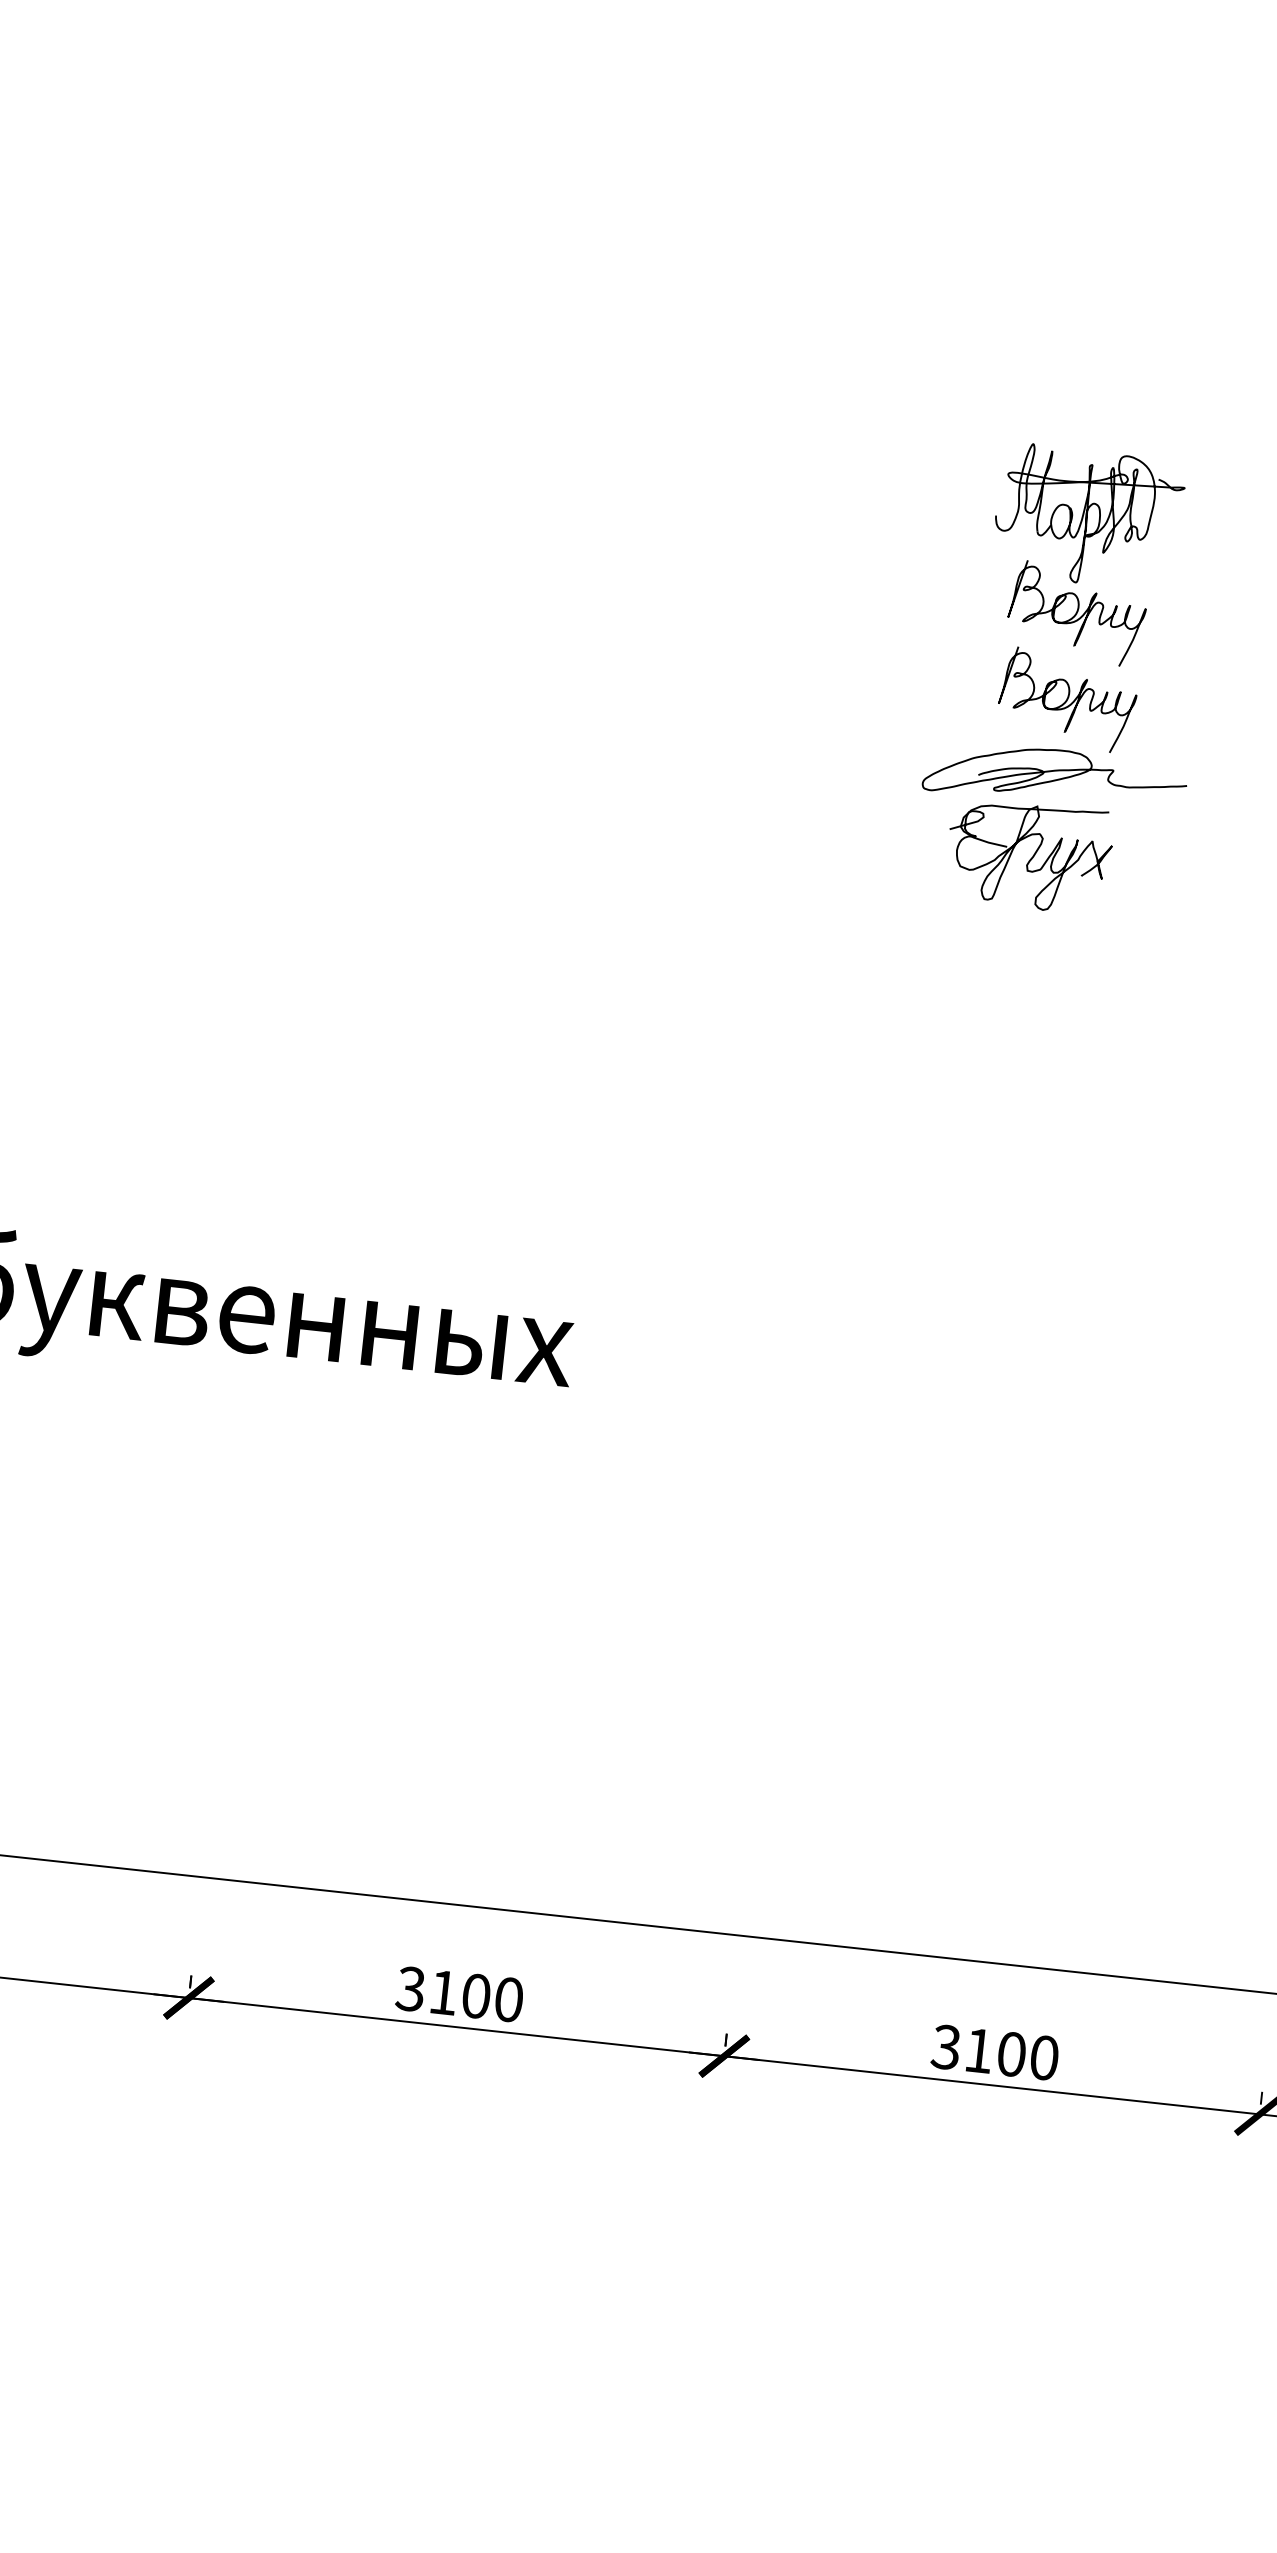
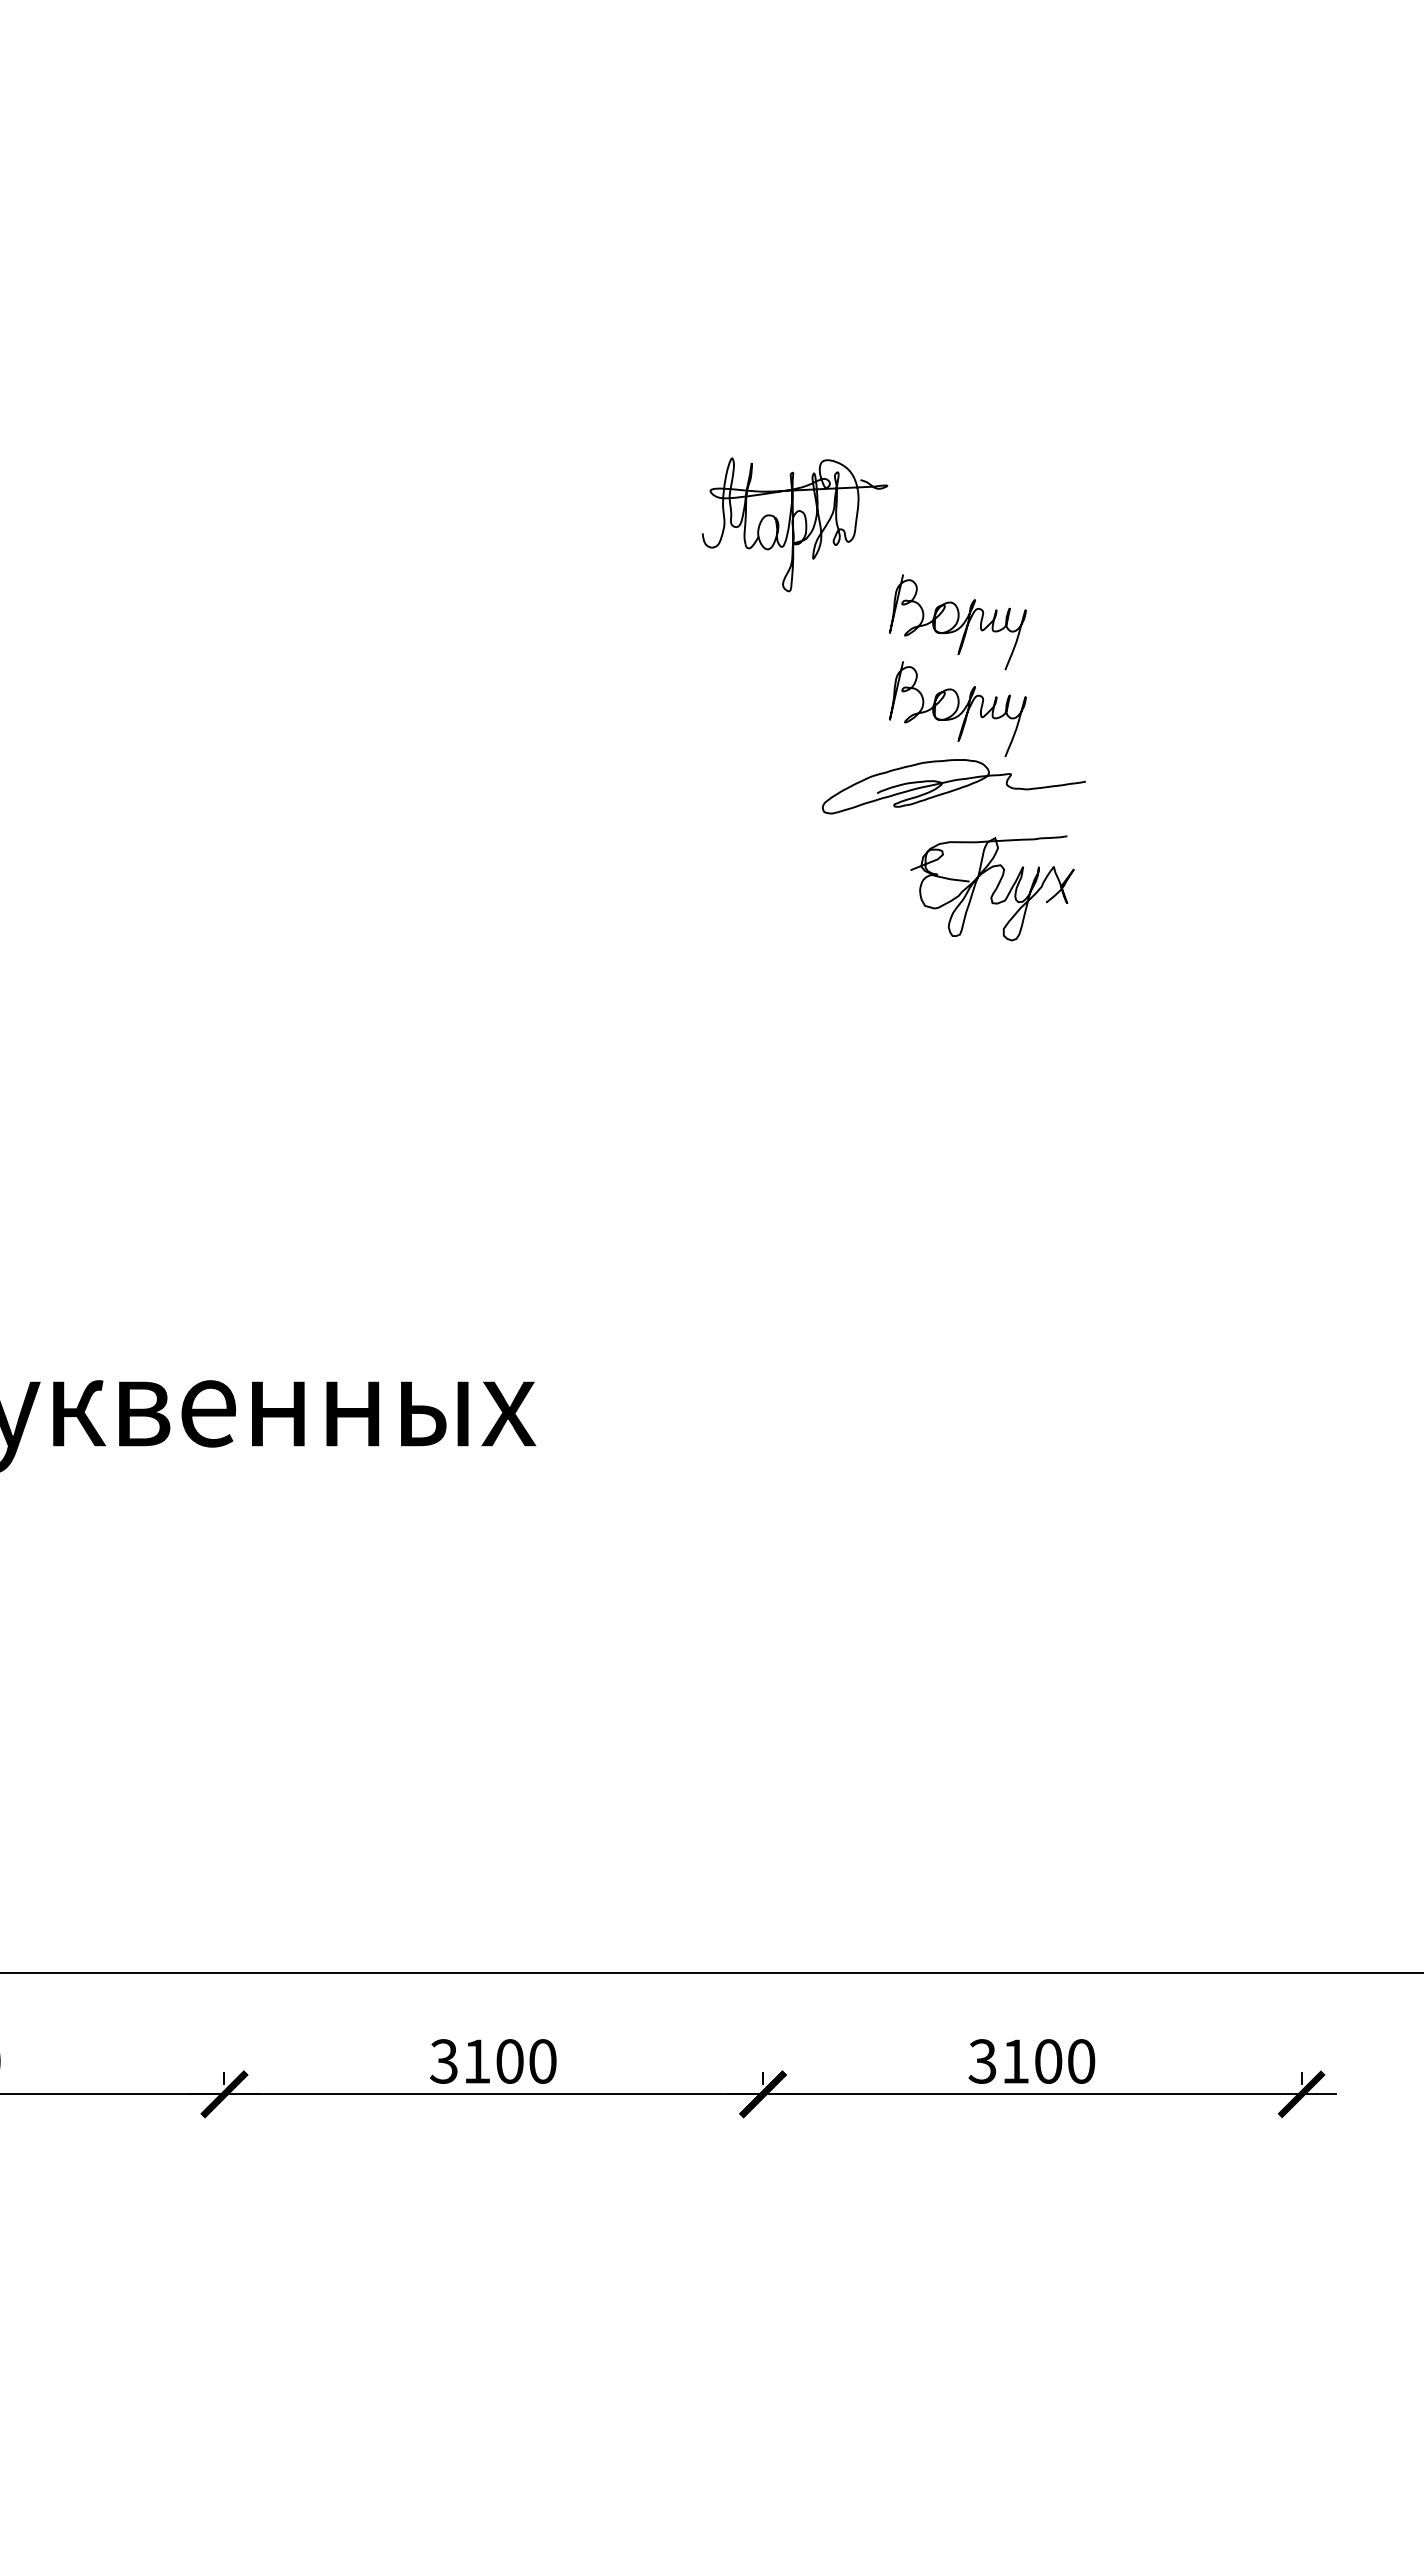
part: (1089, 516) -> (795, 524), moved
part: (1029, 856) -> (992, 888), moved

